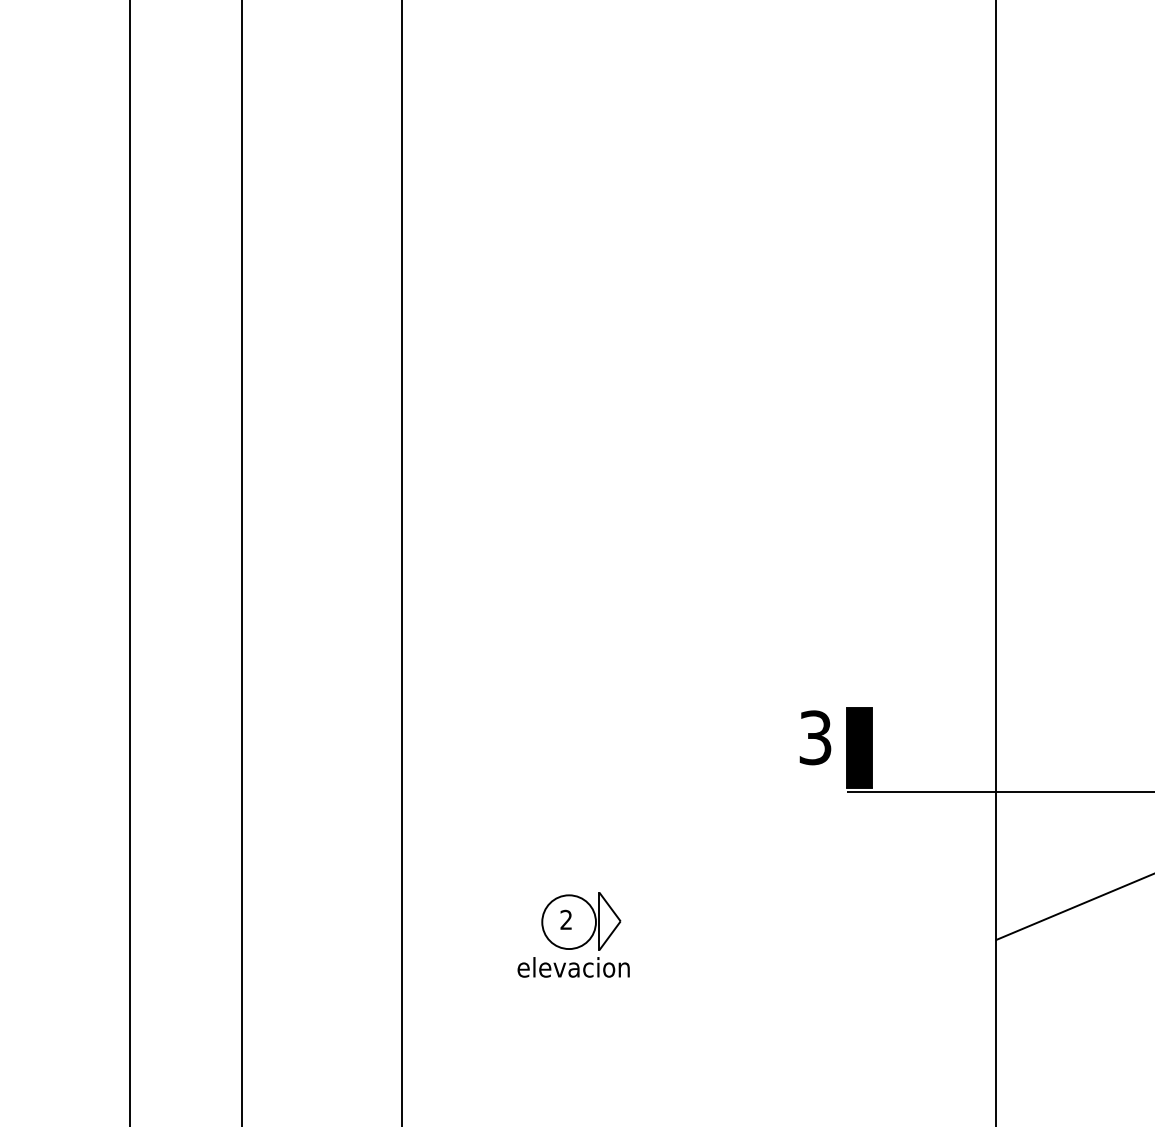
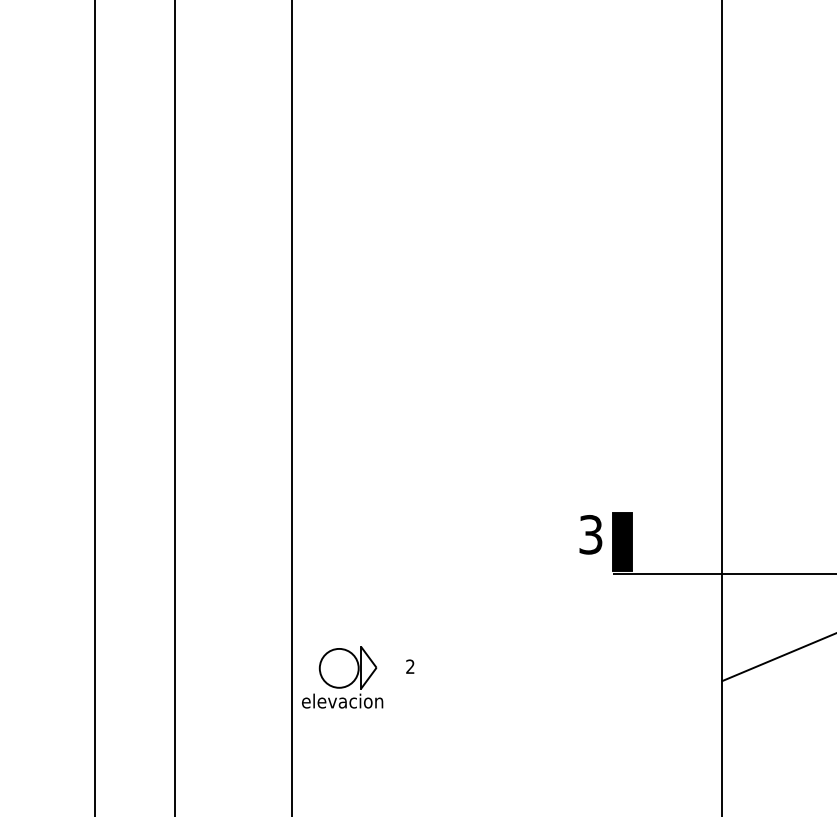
part: (573, 934) -> (342, 677), moved

